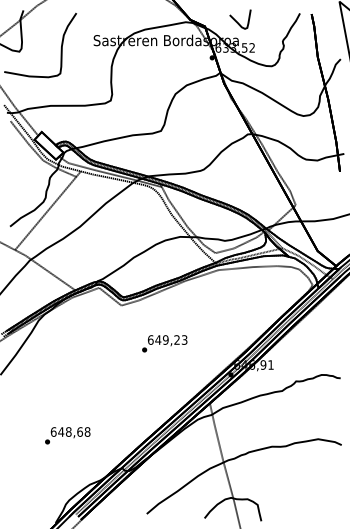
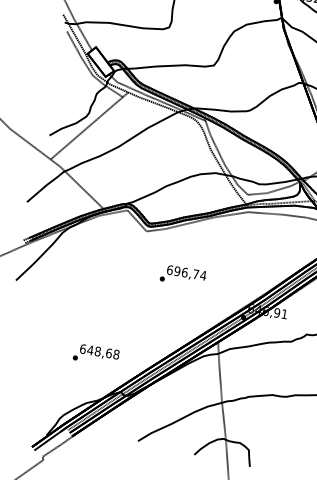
text: (171, 339) -> (190, 272), 649,23 -> 696,74
text: (67, 435) -> (96, 354), moved

